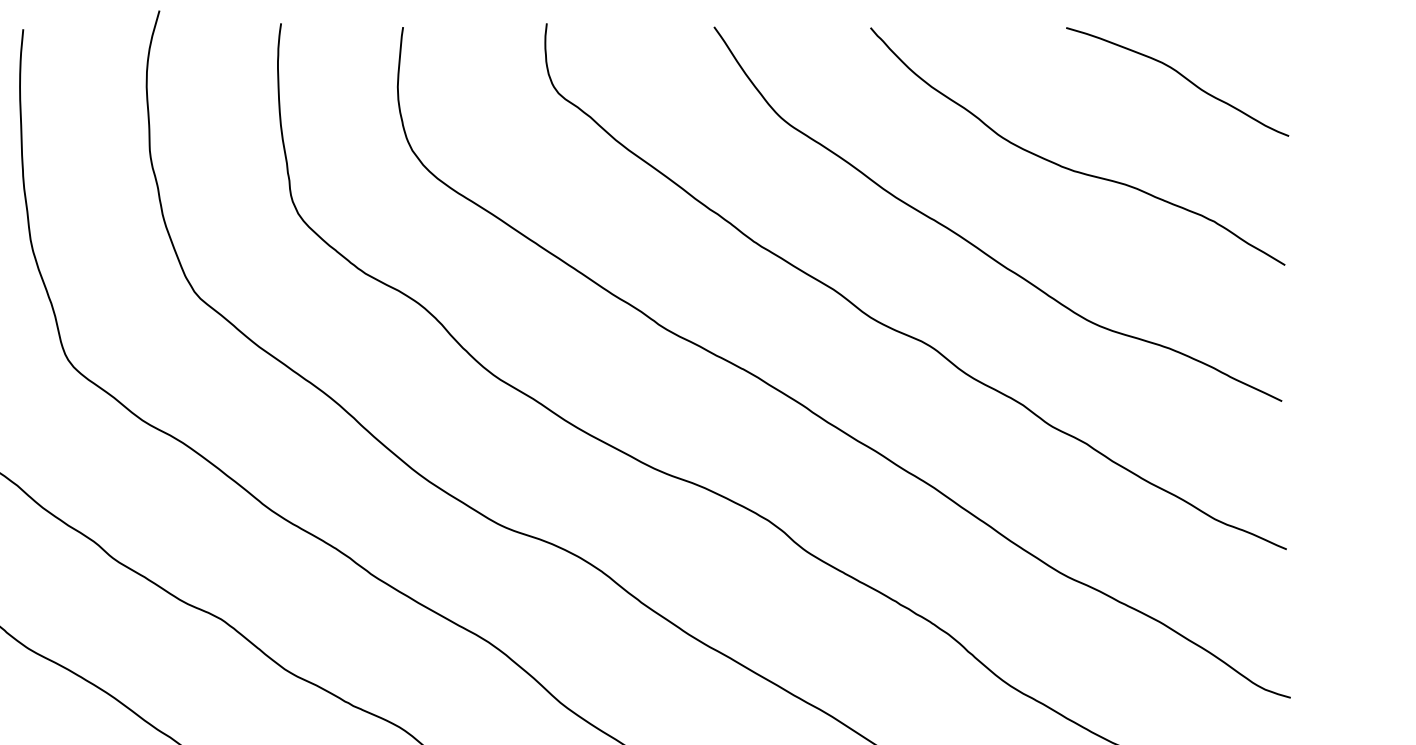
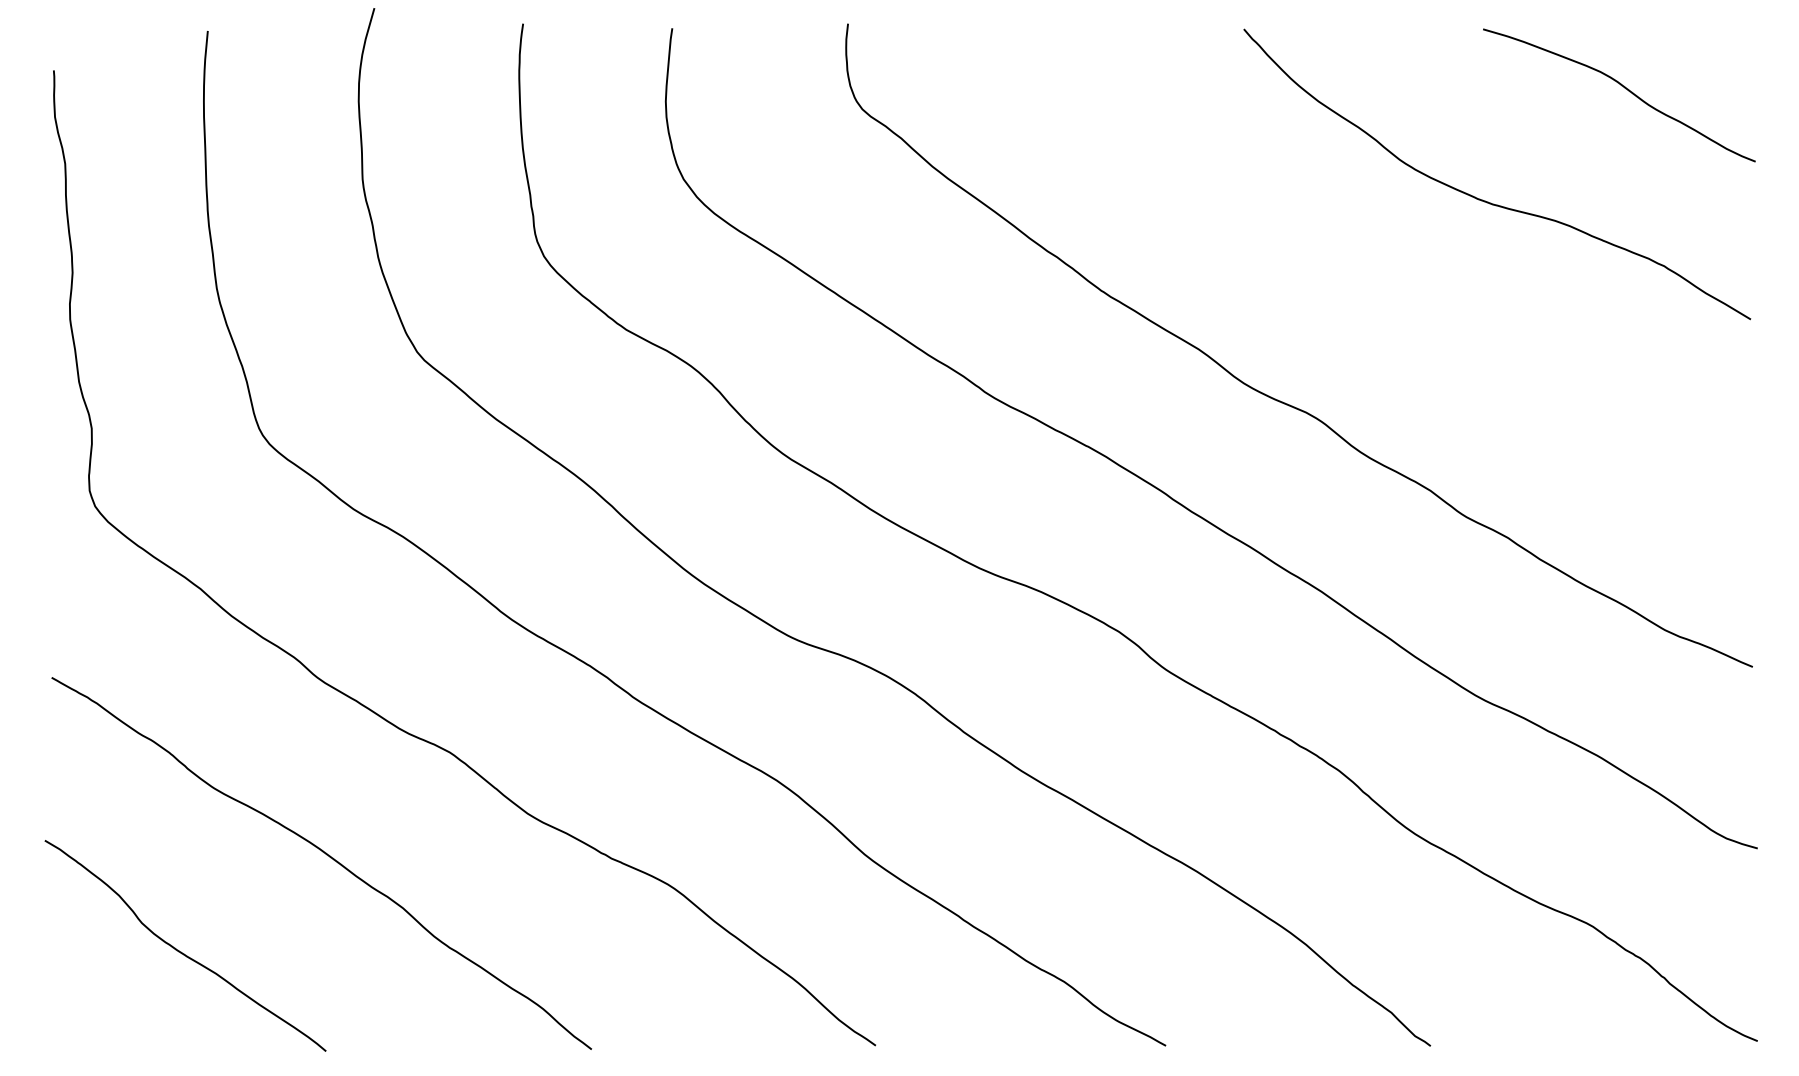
curve: (975, 245) -> (1372, 295), removed

